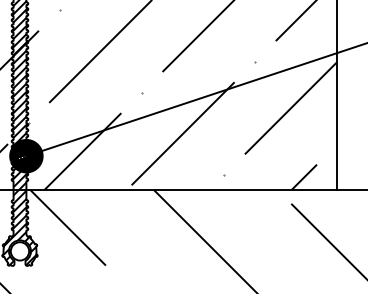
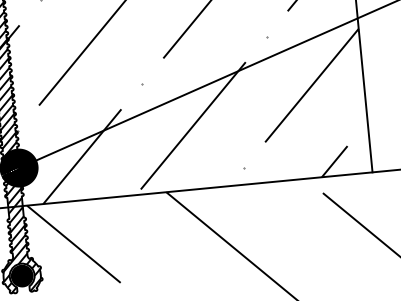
fill: (19, 251) -> (21, 276), added

